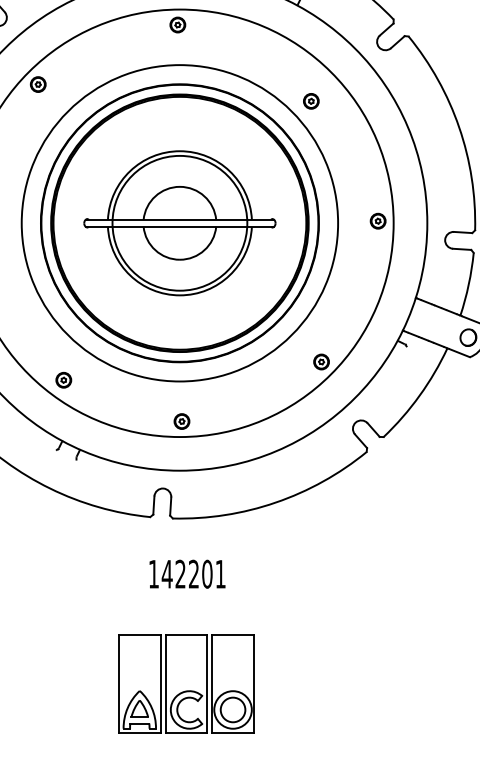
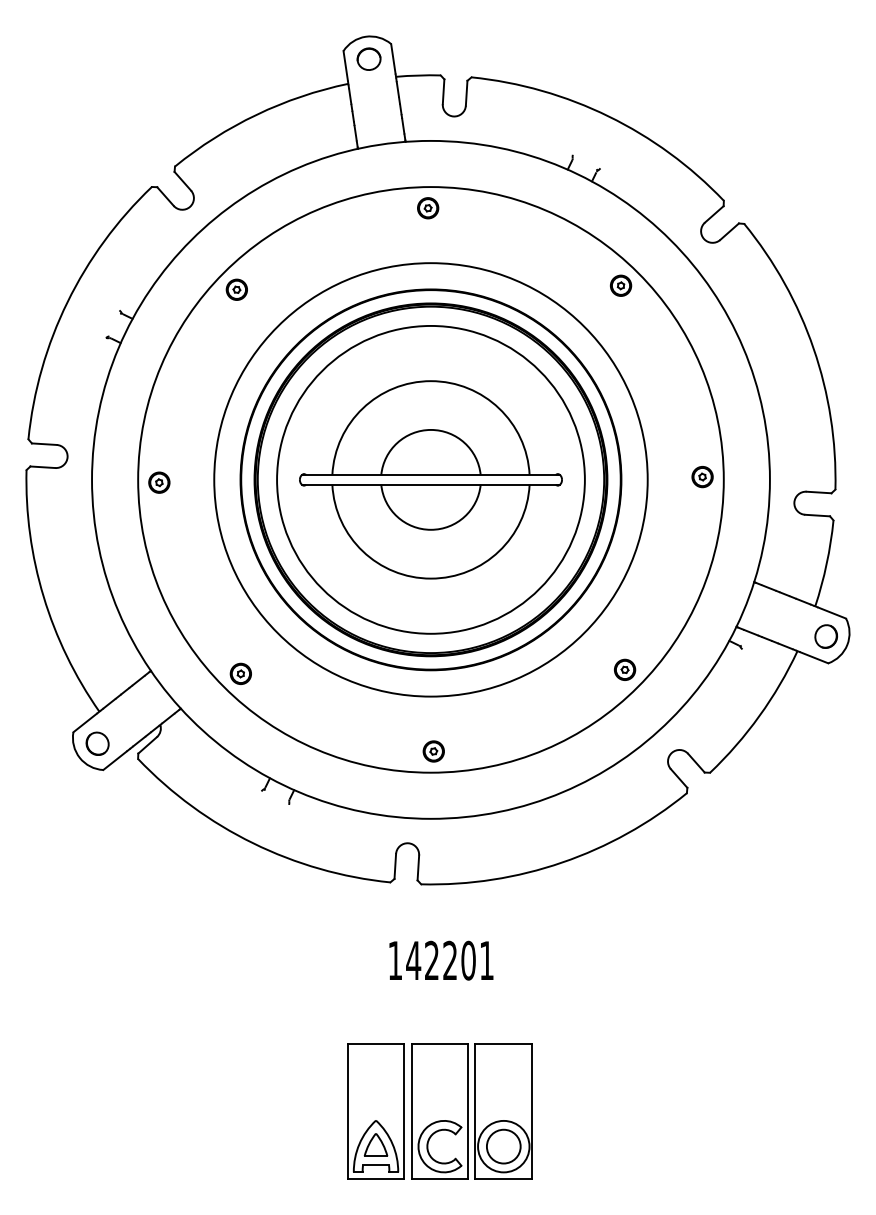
part: (311, 101) -> (621, 285), moved
circle: (179, 223) -> (430, 479), size x1.67
part: (63, 379) -> (240, 673), moved

